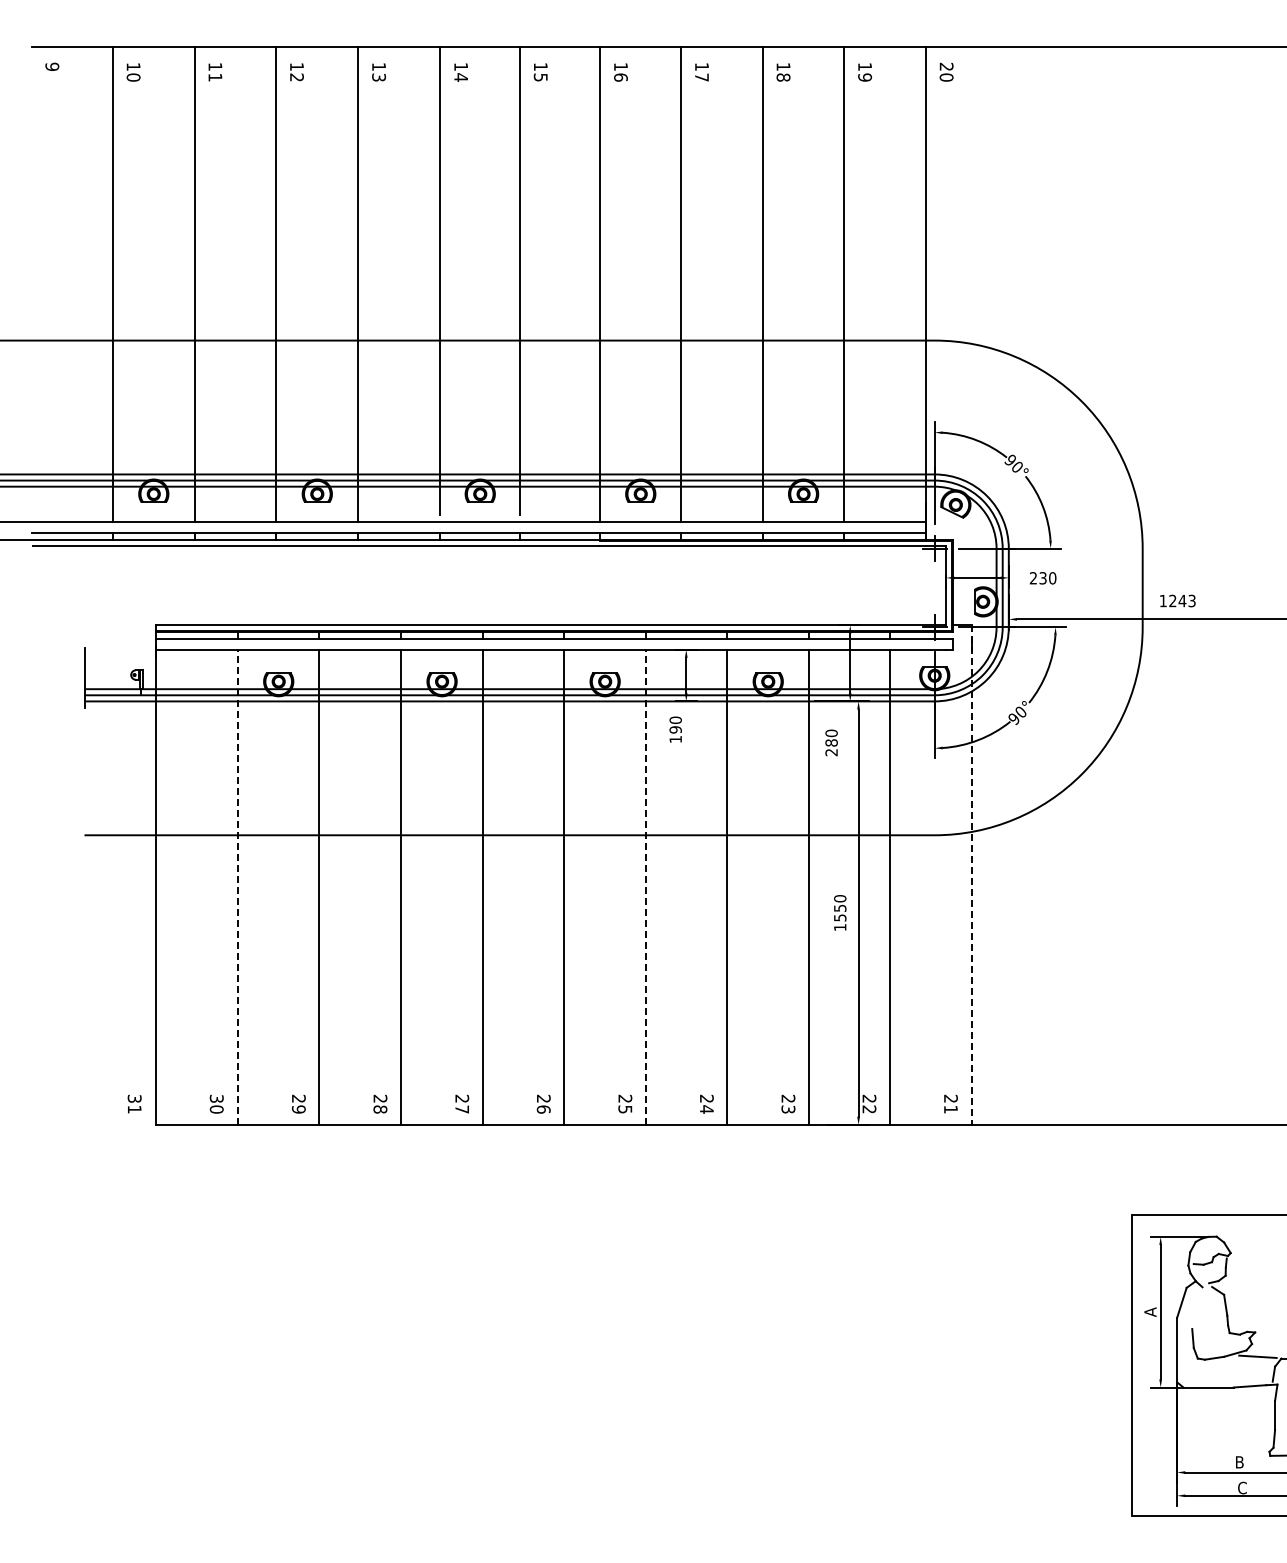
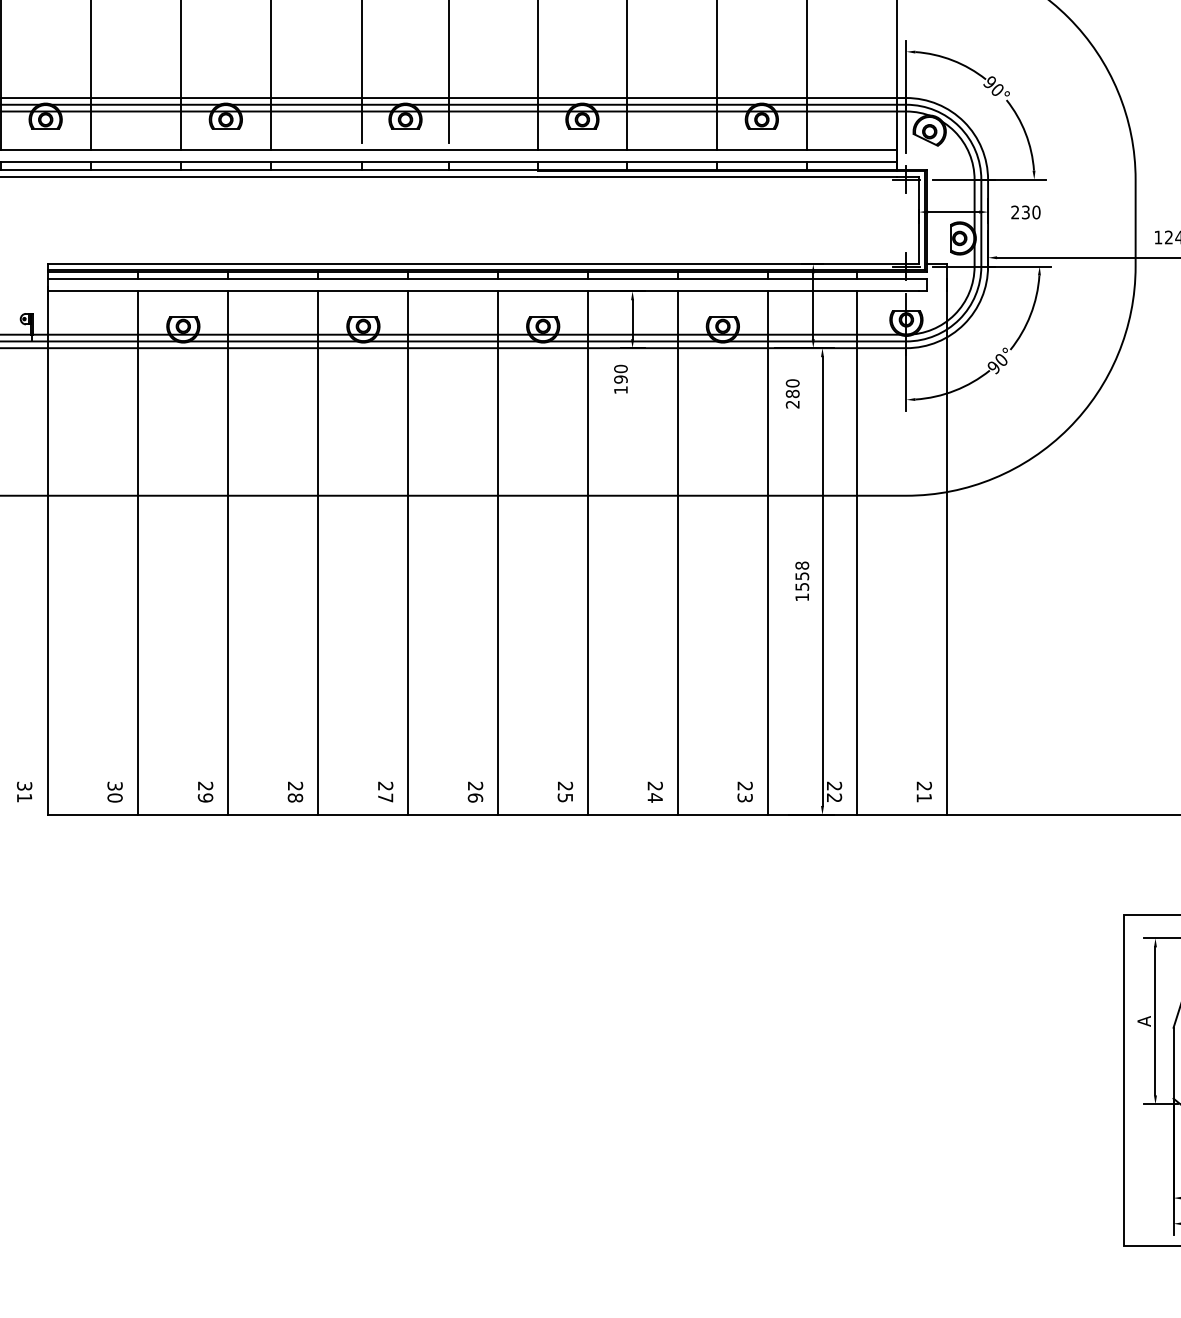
line: (971, 875) -> (946, 540), dashed -> solid
line: (237, 887) -> (137, 553), dashed -> solid
line: (645, 887) -> (587, 553), dashed -> solid
text: (840, 898) -> (802, 565), 1550 -> 1558

